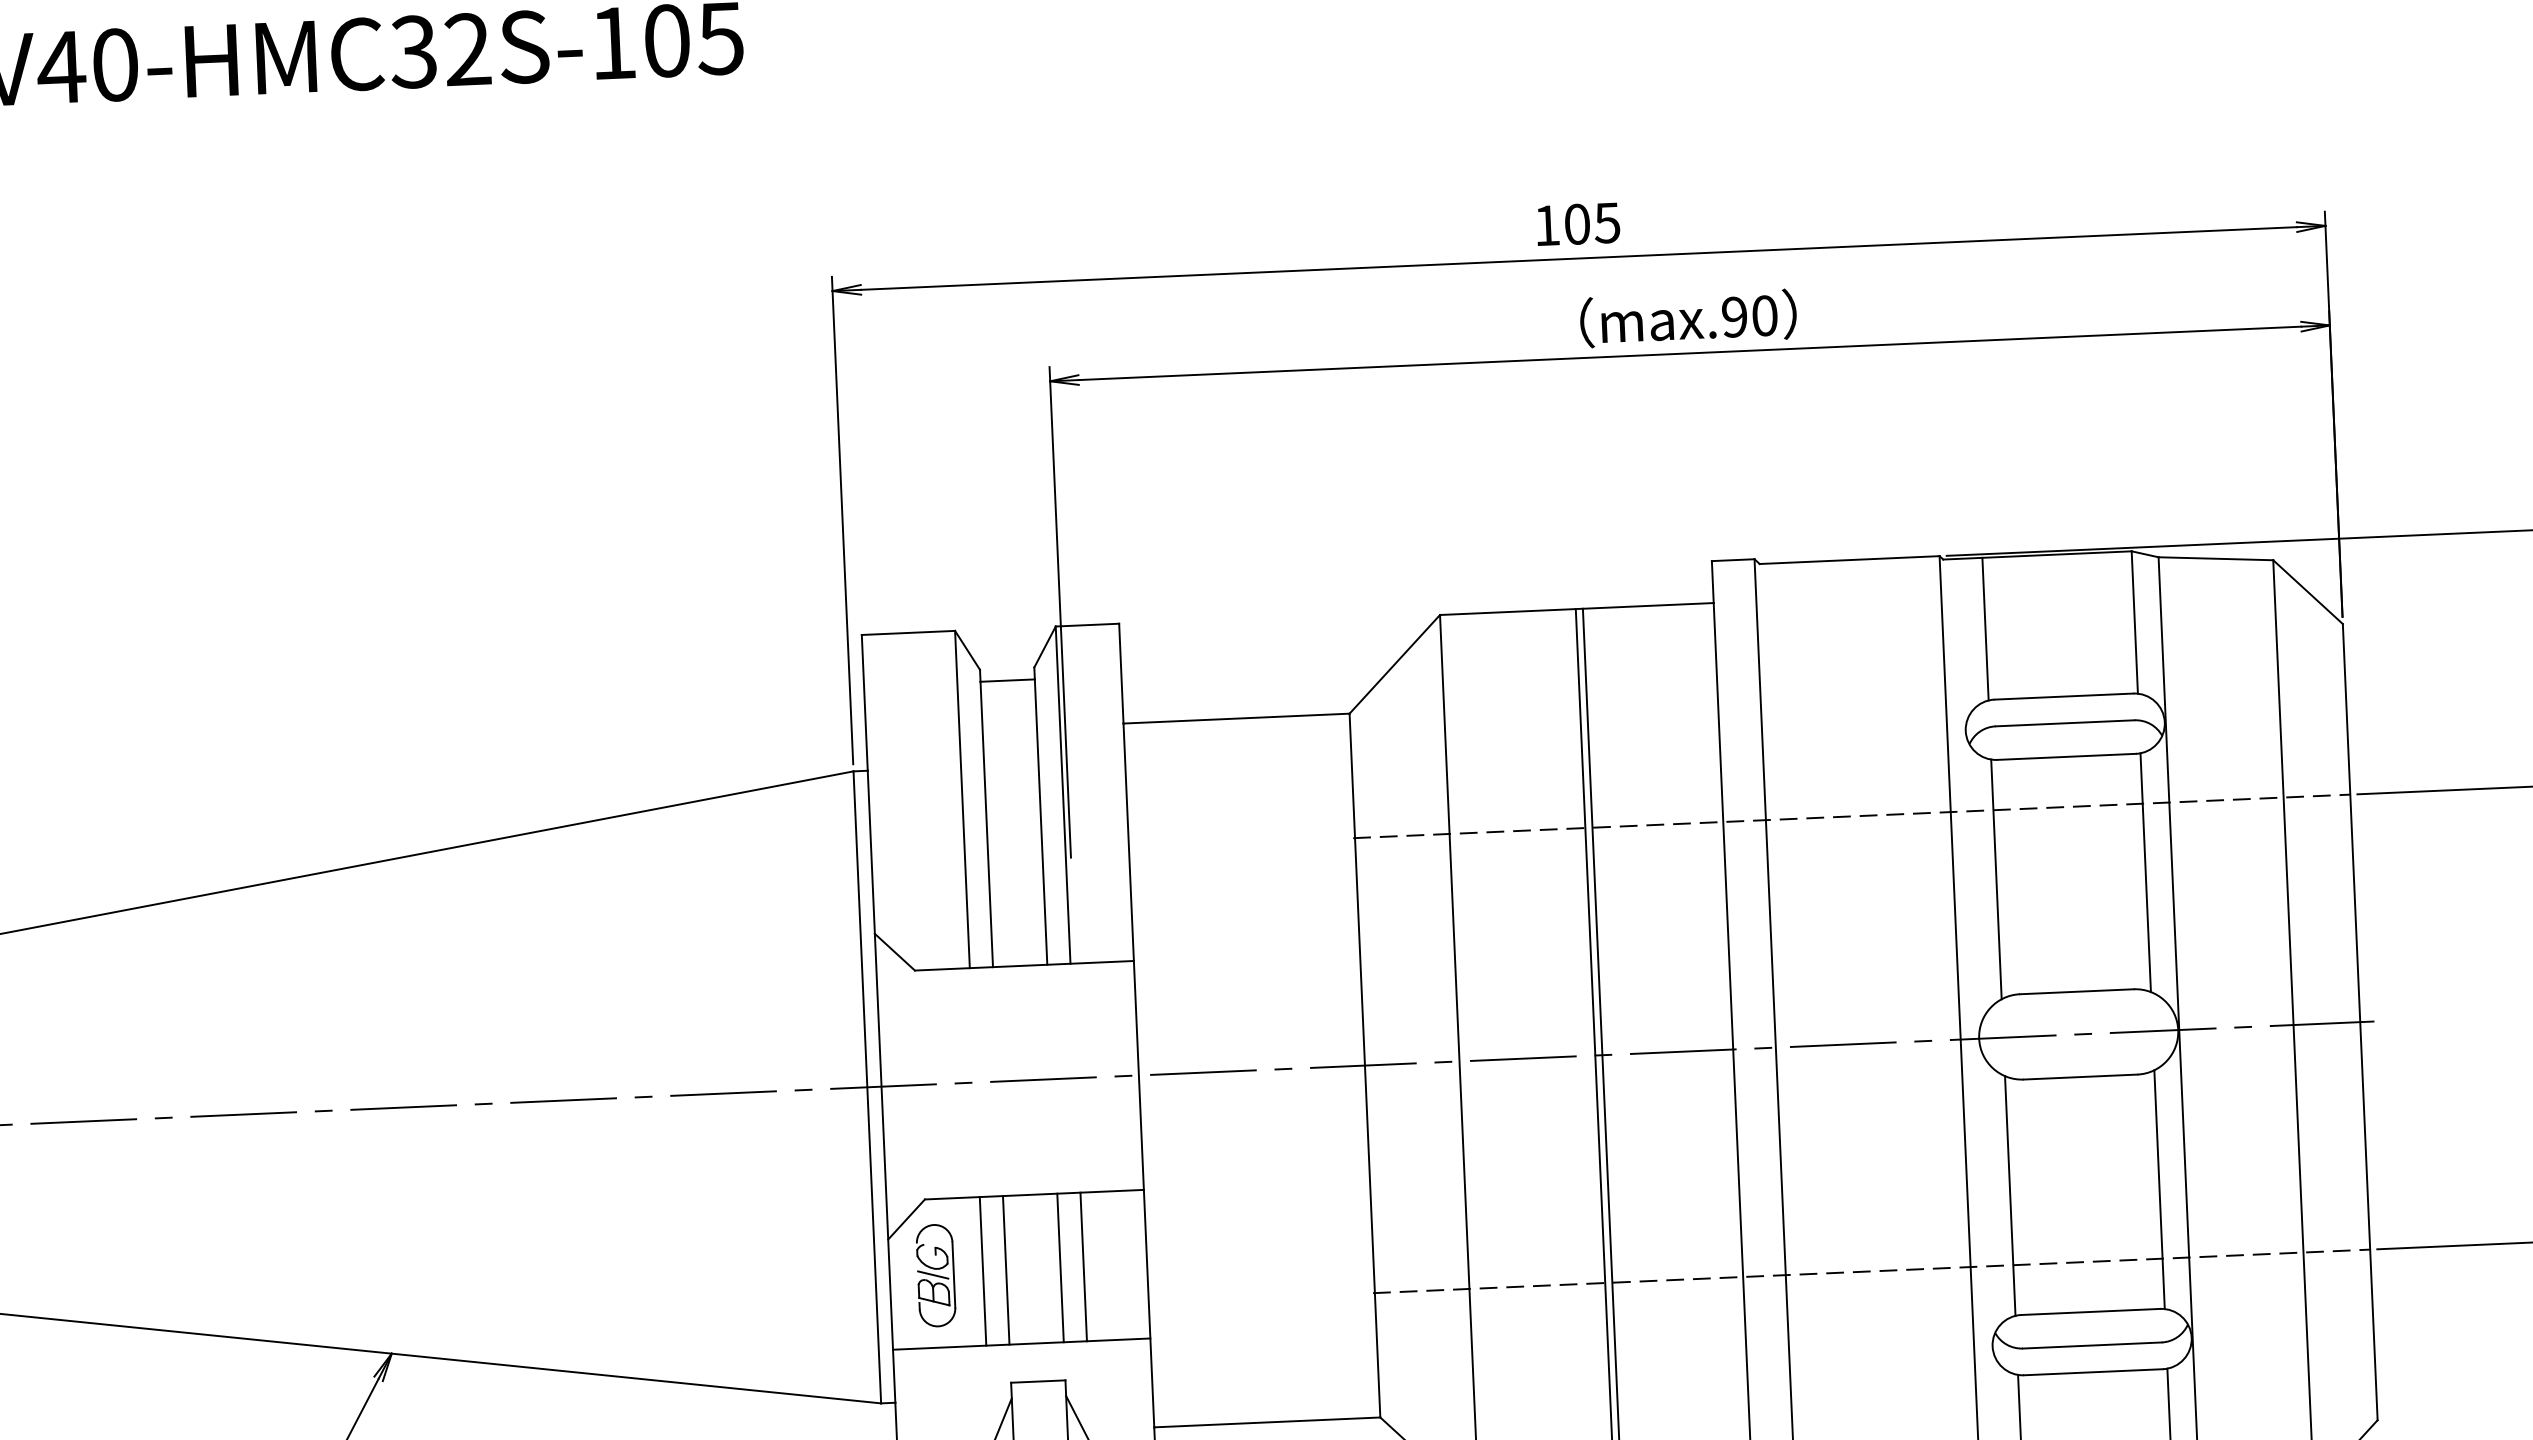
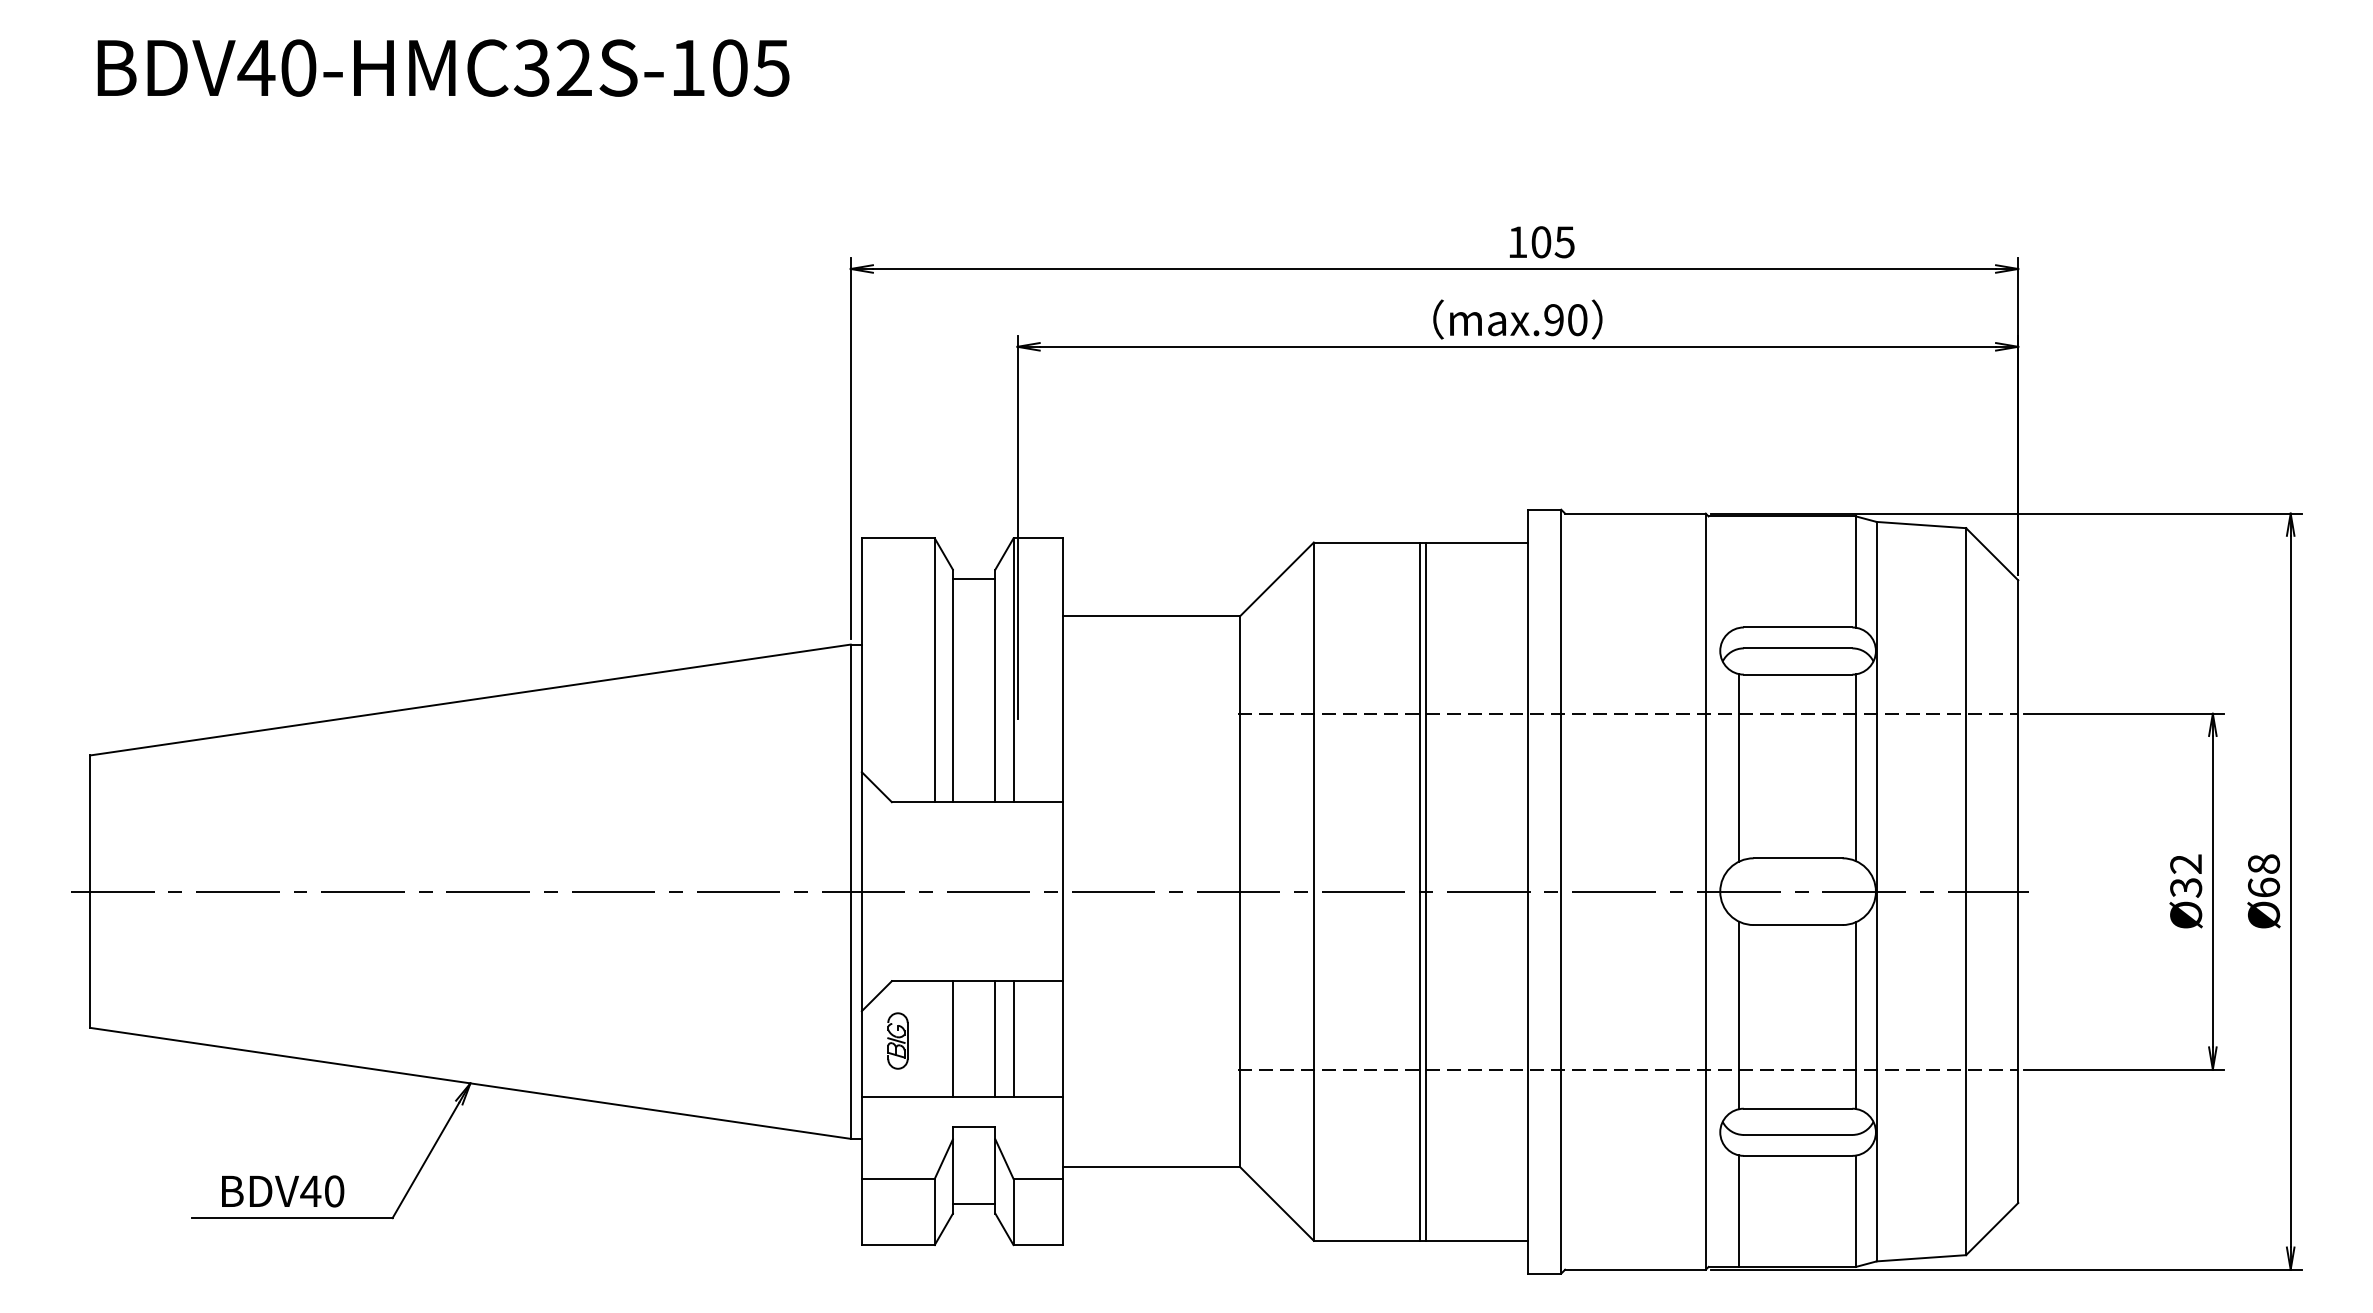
text: (1578, 224) -> (1542, 242), moved
line: (1985, 628) -> (1739, 571), removed
line: (982, 1271) -> (934, 1039), removed
part: (935, 1274) -> (897, 1040), size x0.7

